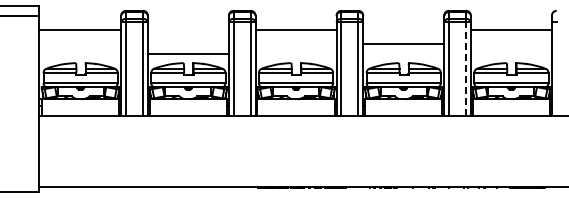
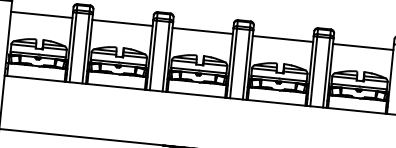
line: (403, 43) -> (282, 38), moved
line: (187, 53) -> (121, 22), moved
line: (466, 69) -> (326, 73), dashed -> solid

